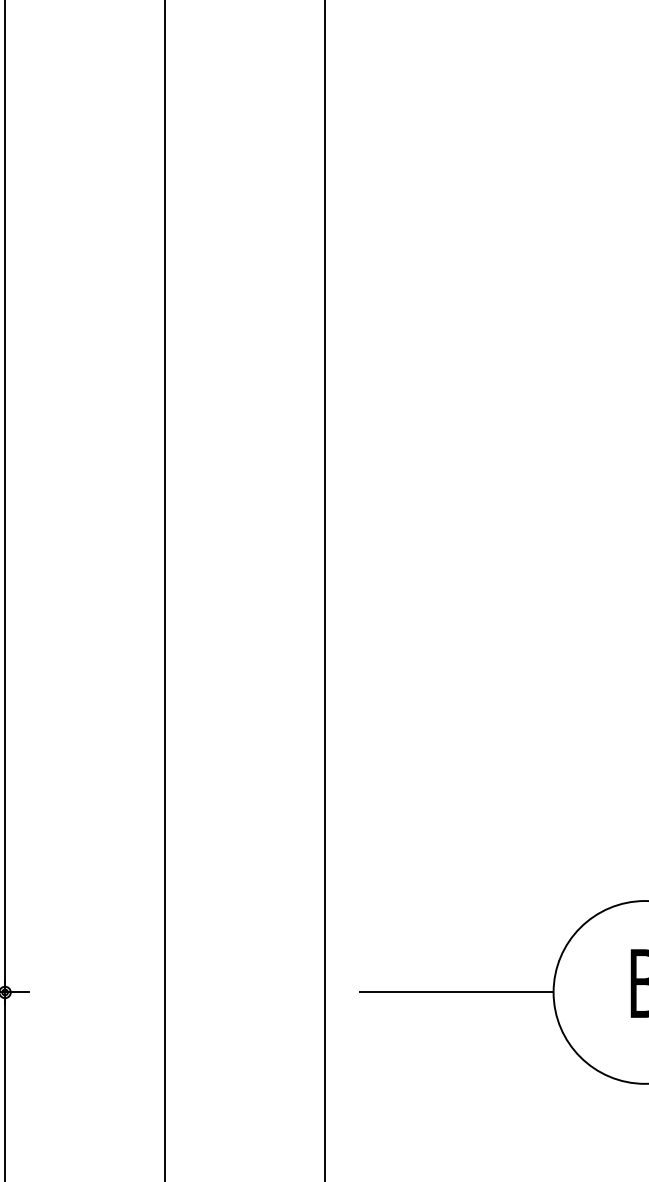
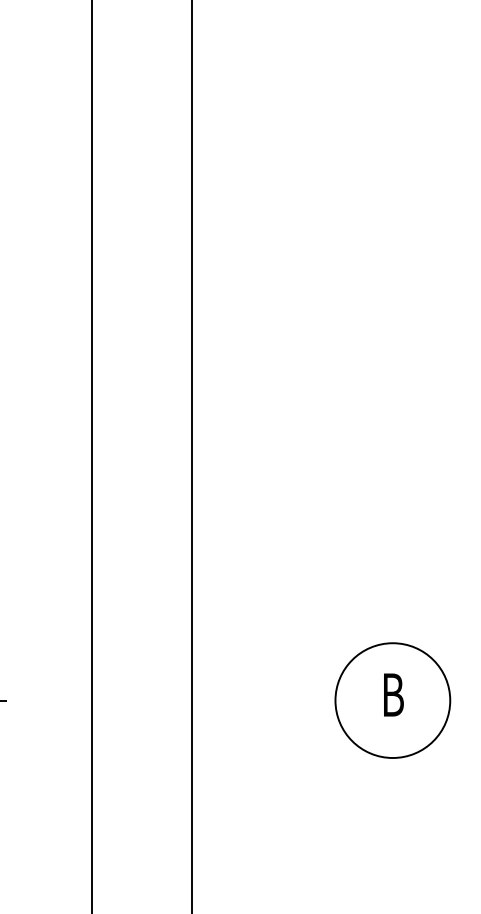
line: (456, 992) -> (274, 700), removed

